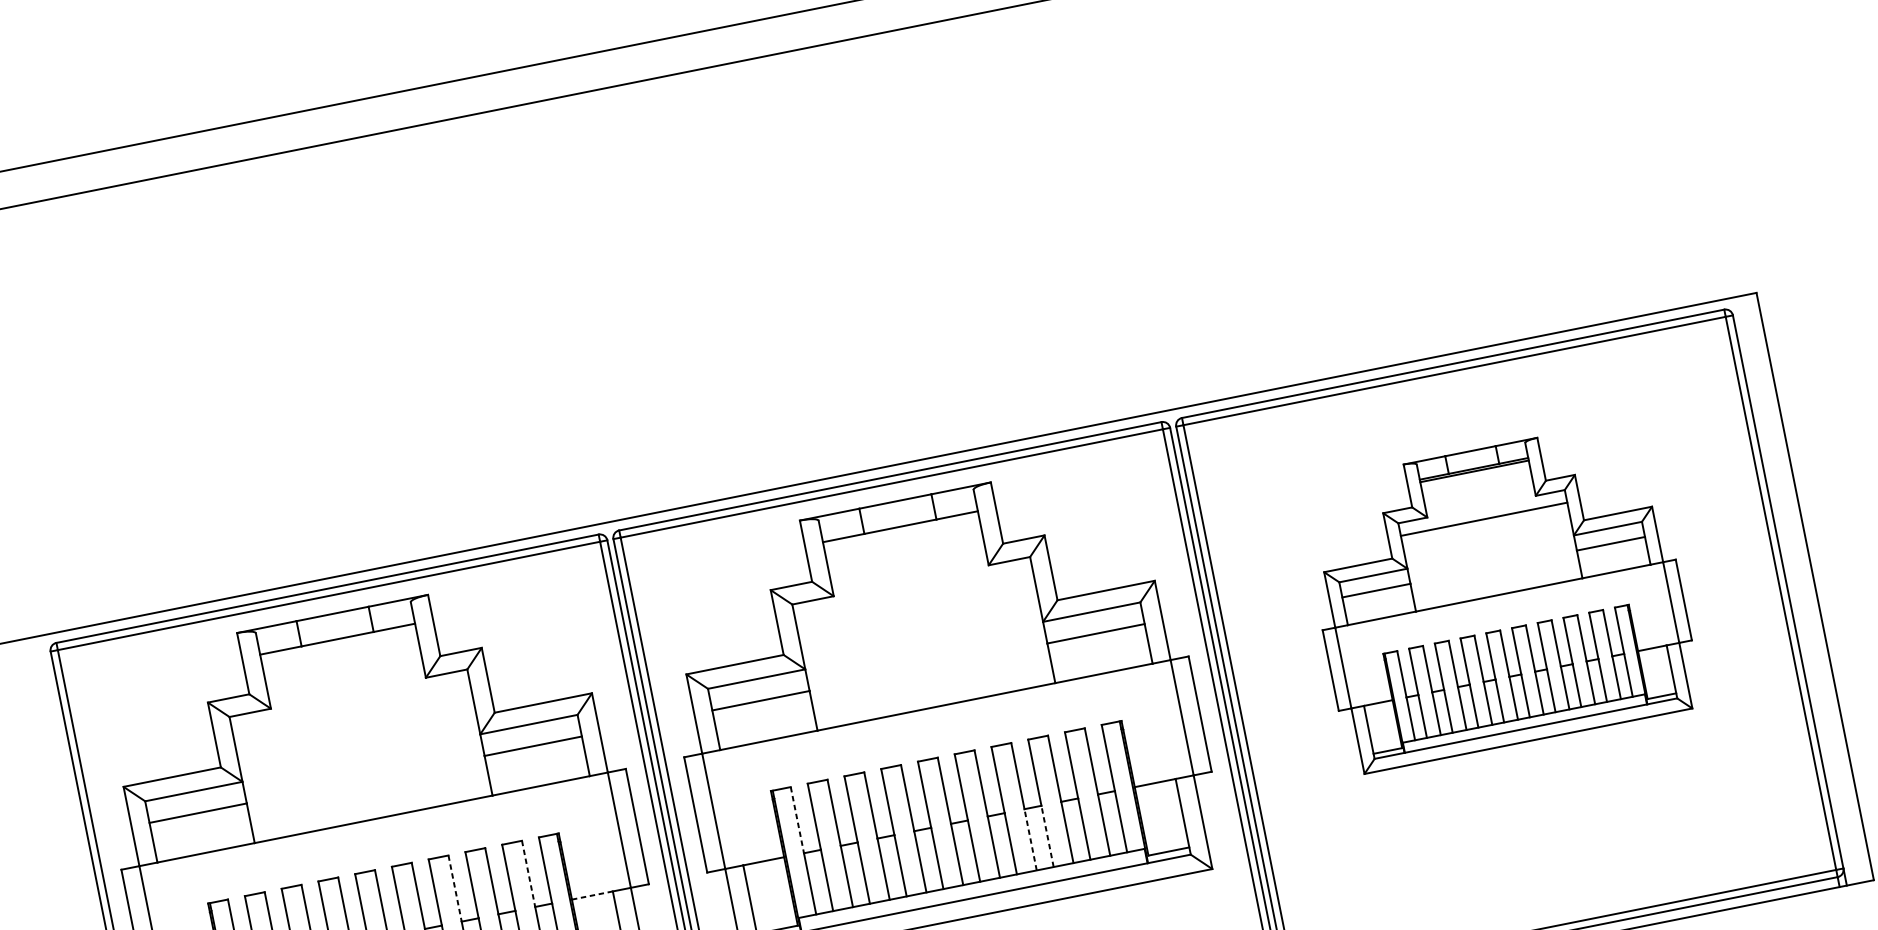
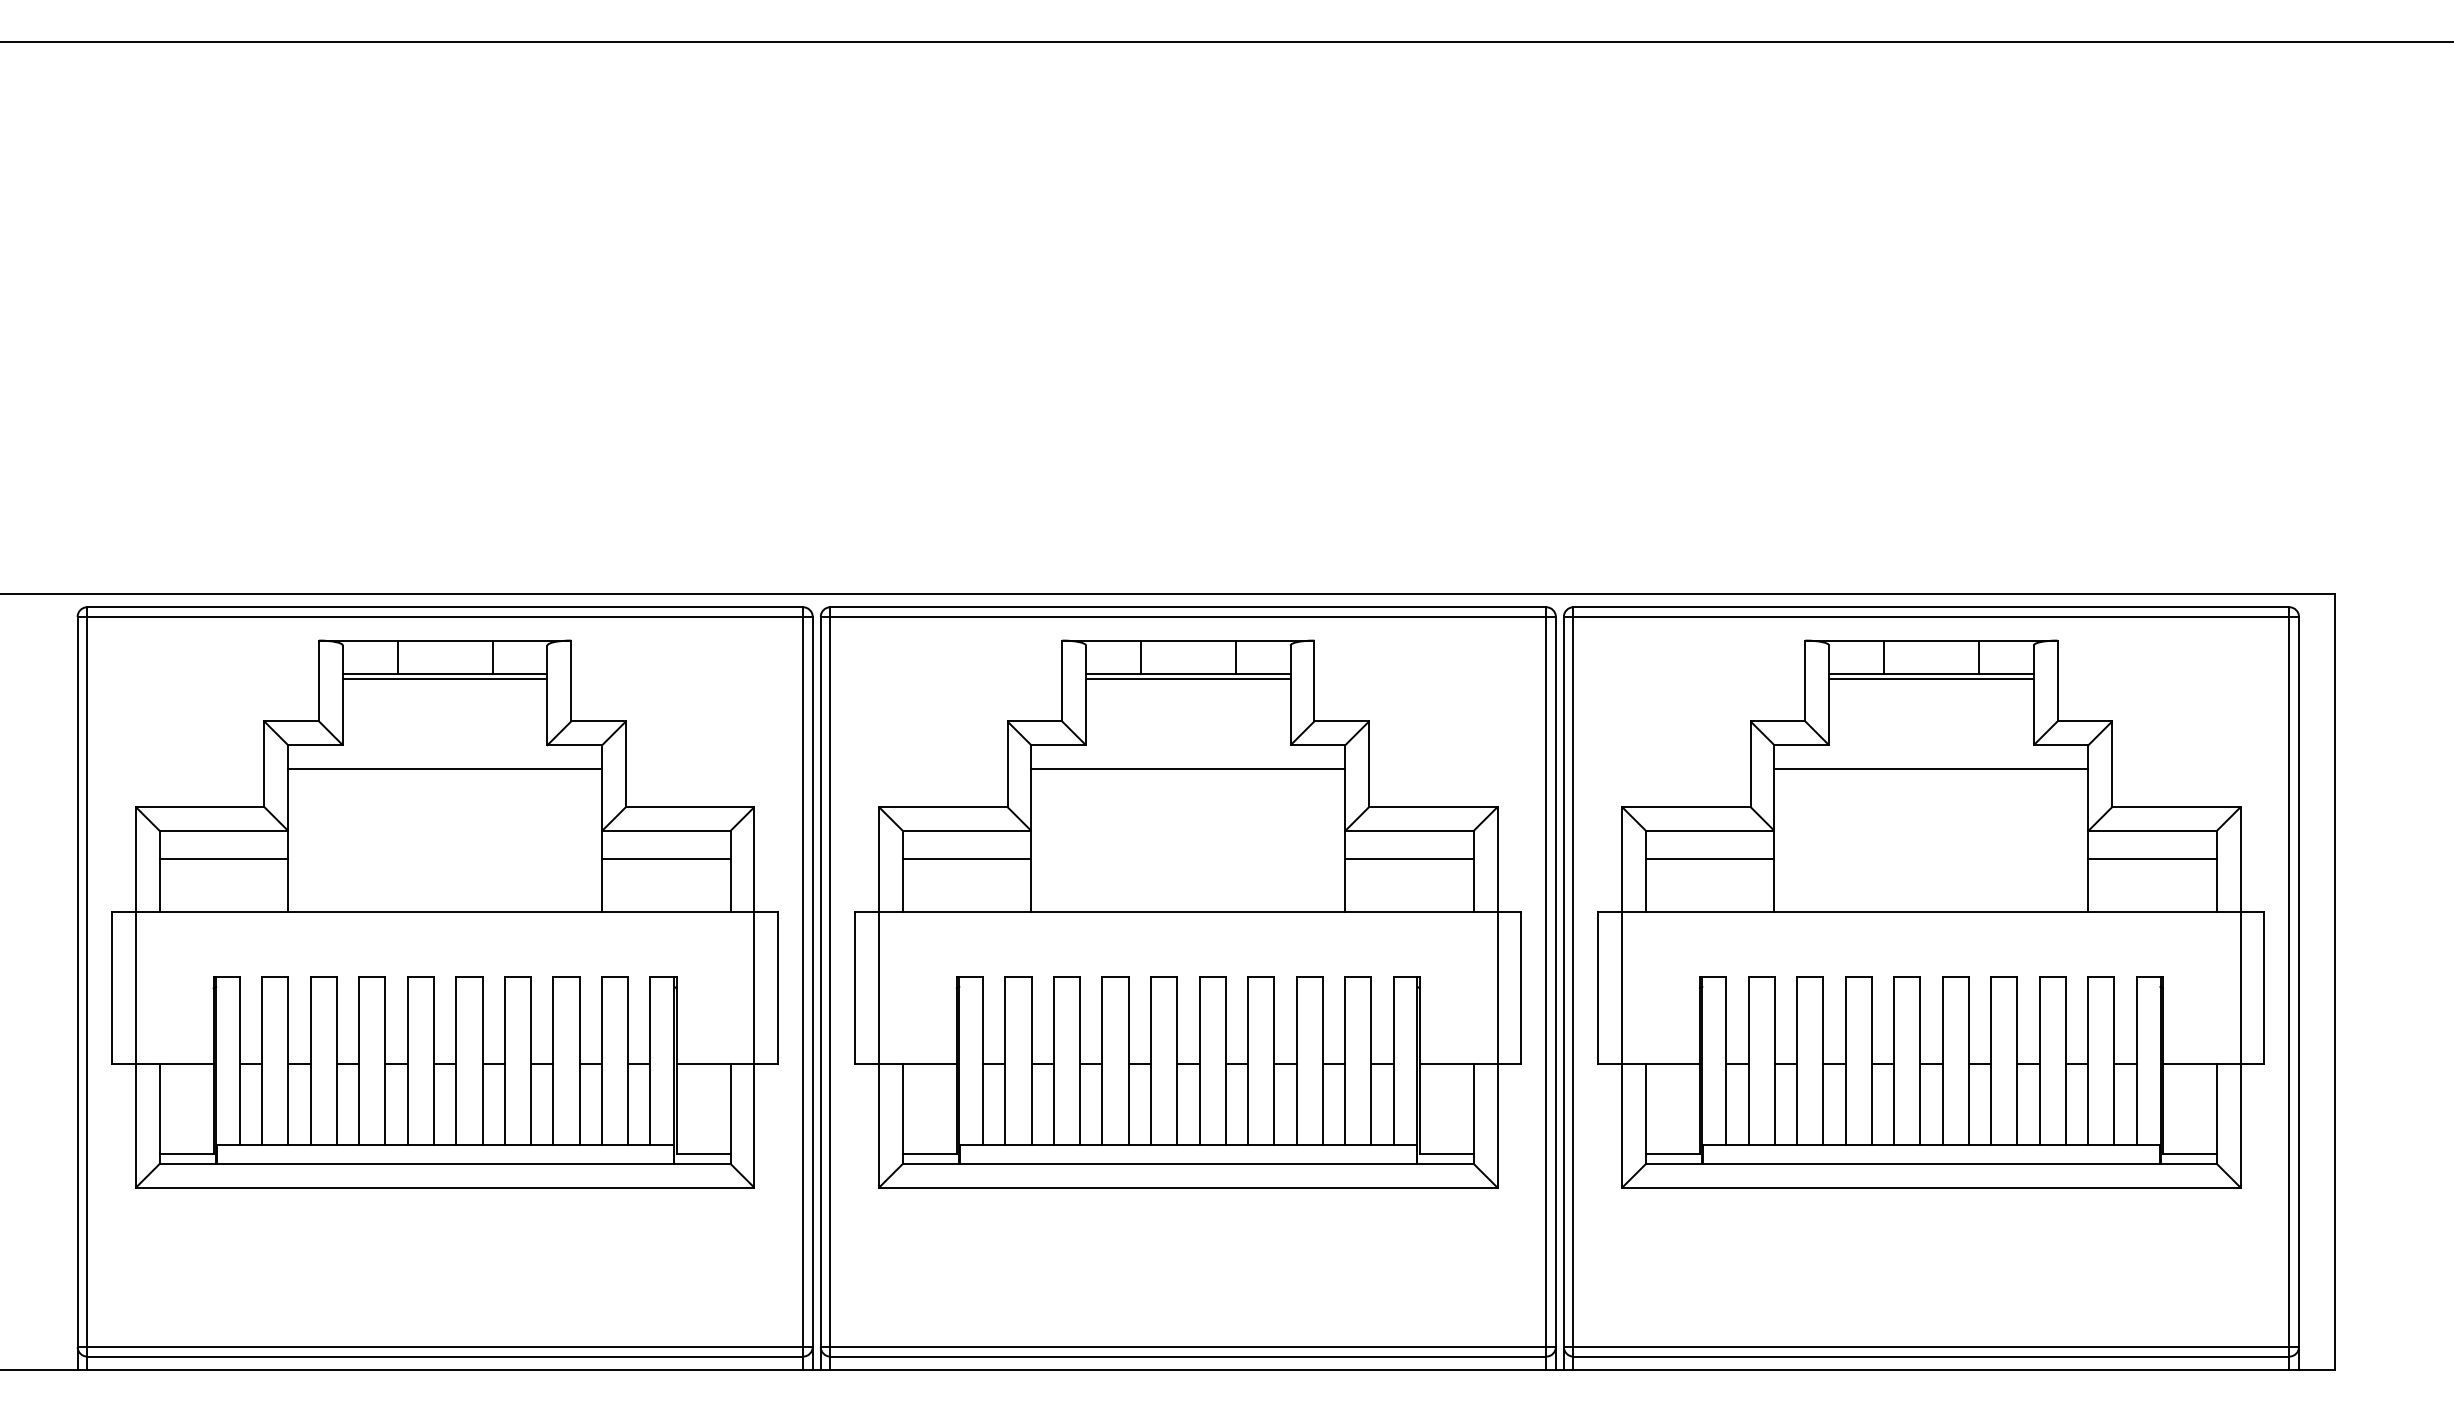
line: (901, 530) -> (1188, 678), added
part: (1498, 595) -> (1930, 913), size x1.43
line: (915, 599) -> (1188, 769), added
line: (337, 642) -> (444, 678), added
line: (352, 711) -> (445, 769), added
line: (797, 820) -> (983, 1020), dashed -> solid
line: (1047, 835) -> (1296, 1103), dashed -> solid
line: (1030, 839) -> (1274, 1103), dashed -> solid
line: (528, 873) -> (628, 1020), dashed -> solid
line: (455, 888) -> (531, 1020), dashed -> solid
line: (592, 895) -> (703, 1064), dashed -> solid

